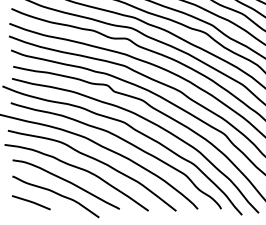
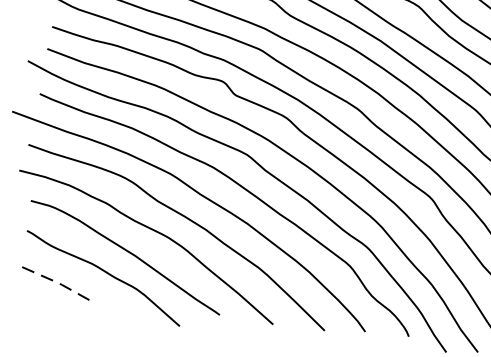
line: (31, 202) -> (56, 283), solid -> dashed

